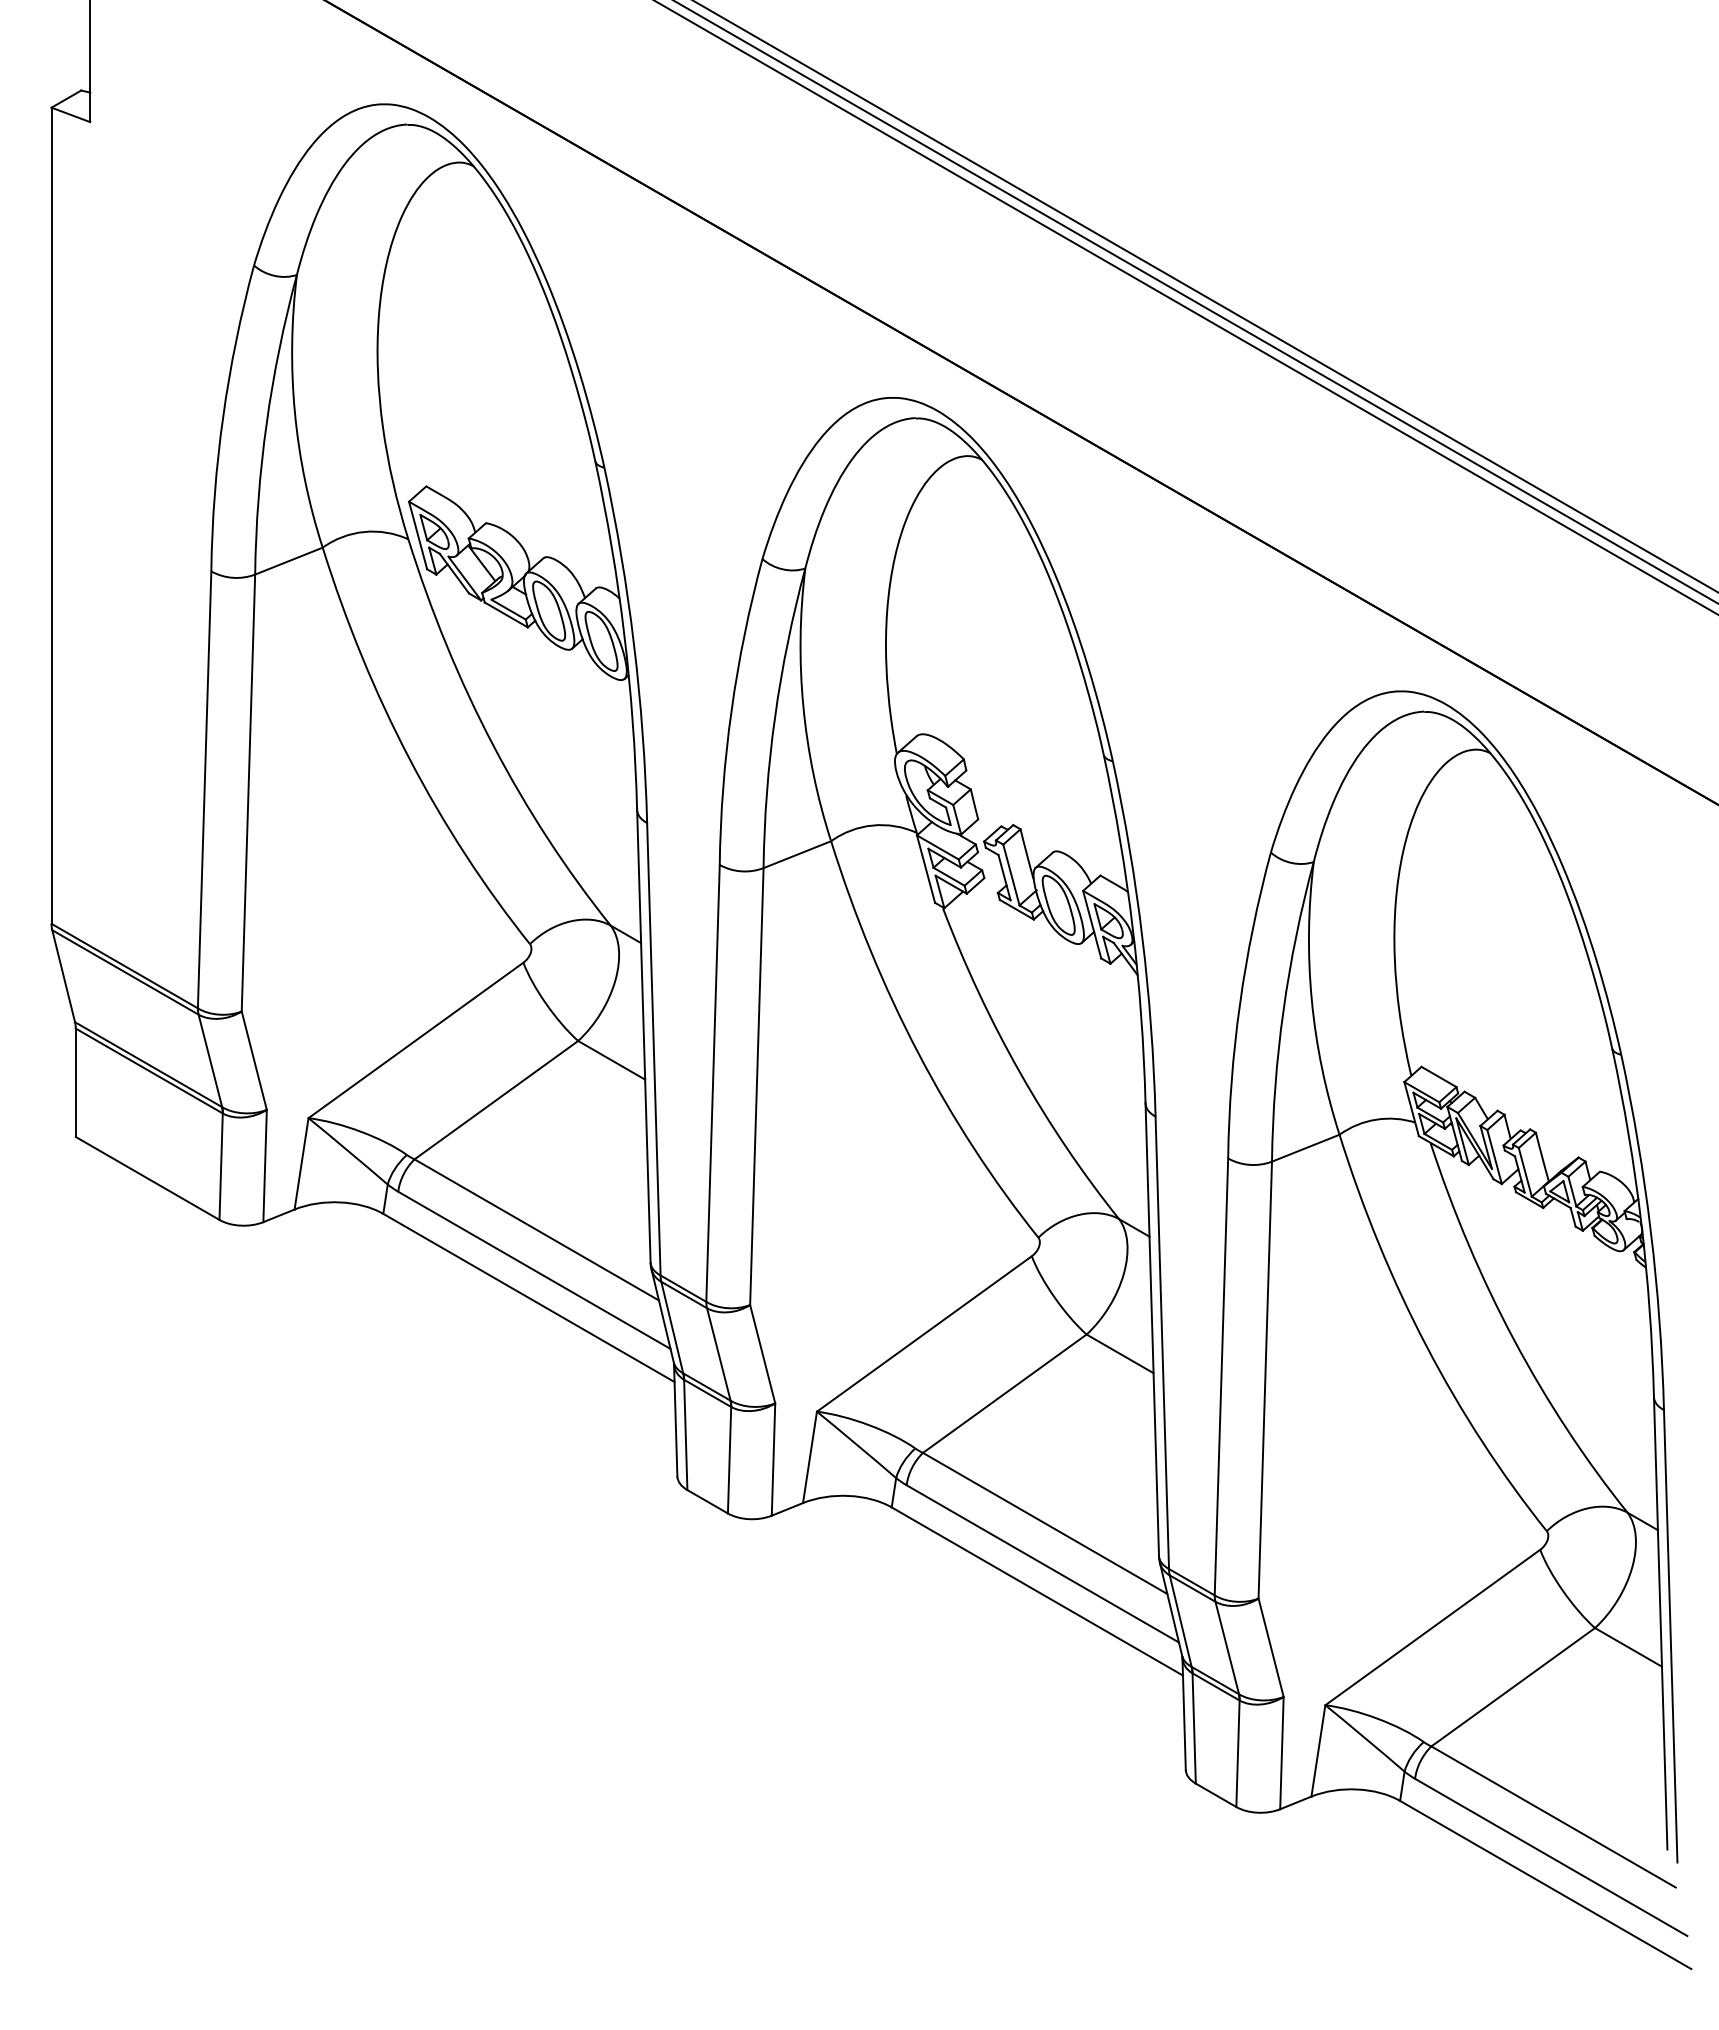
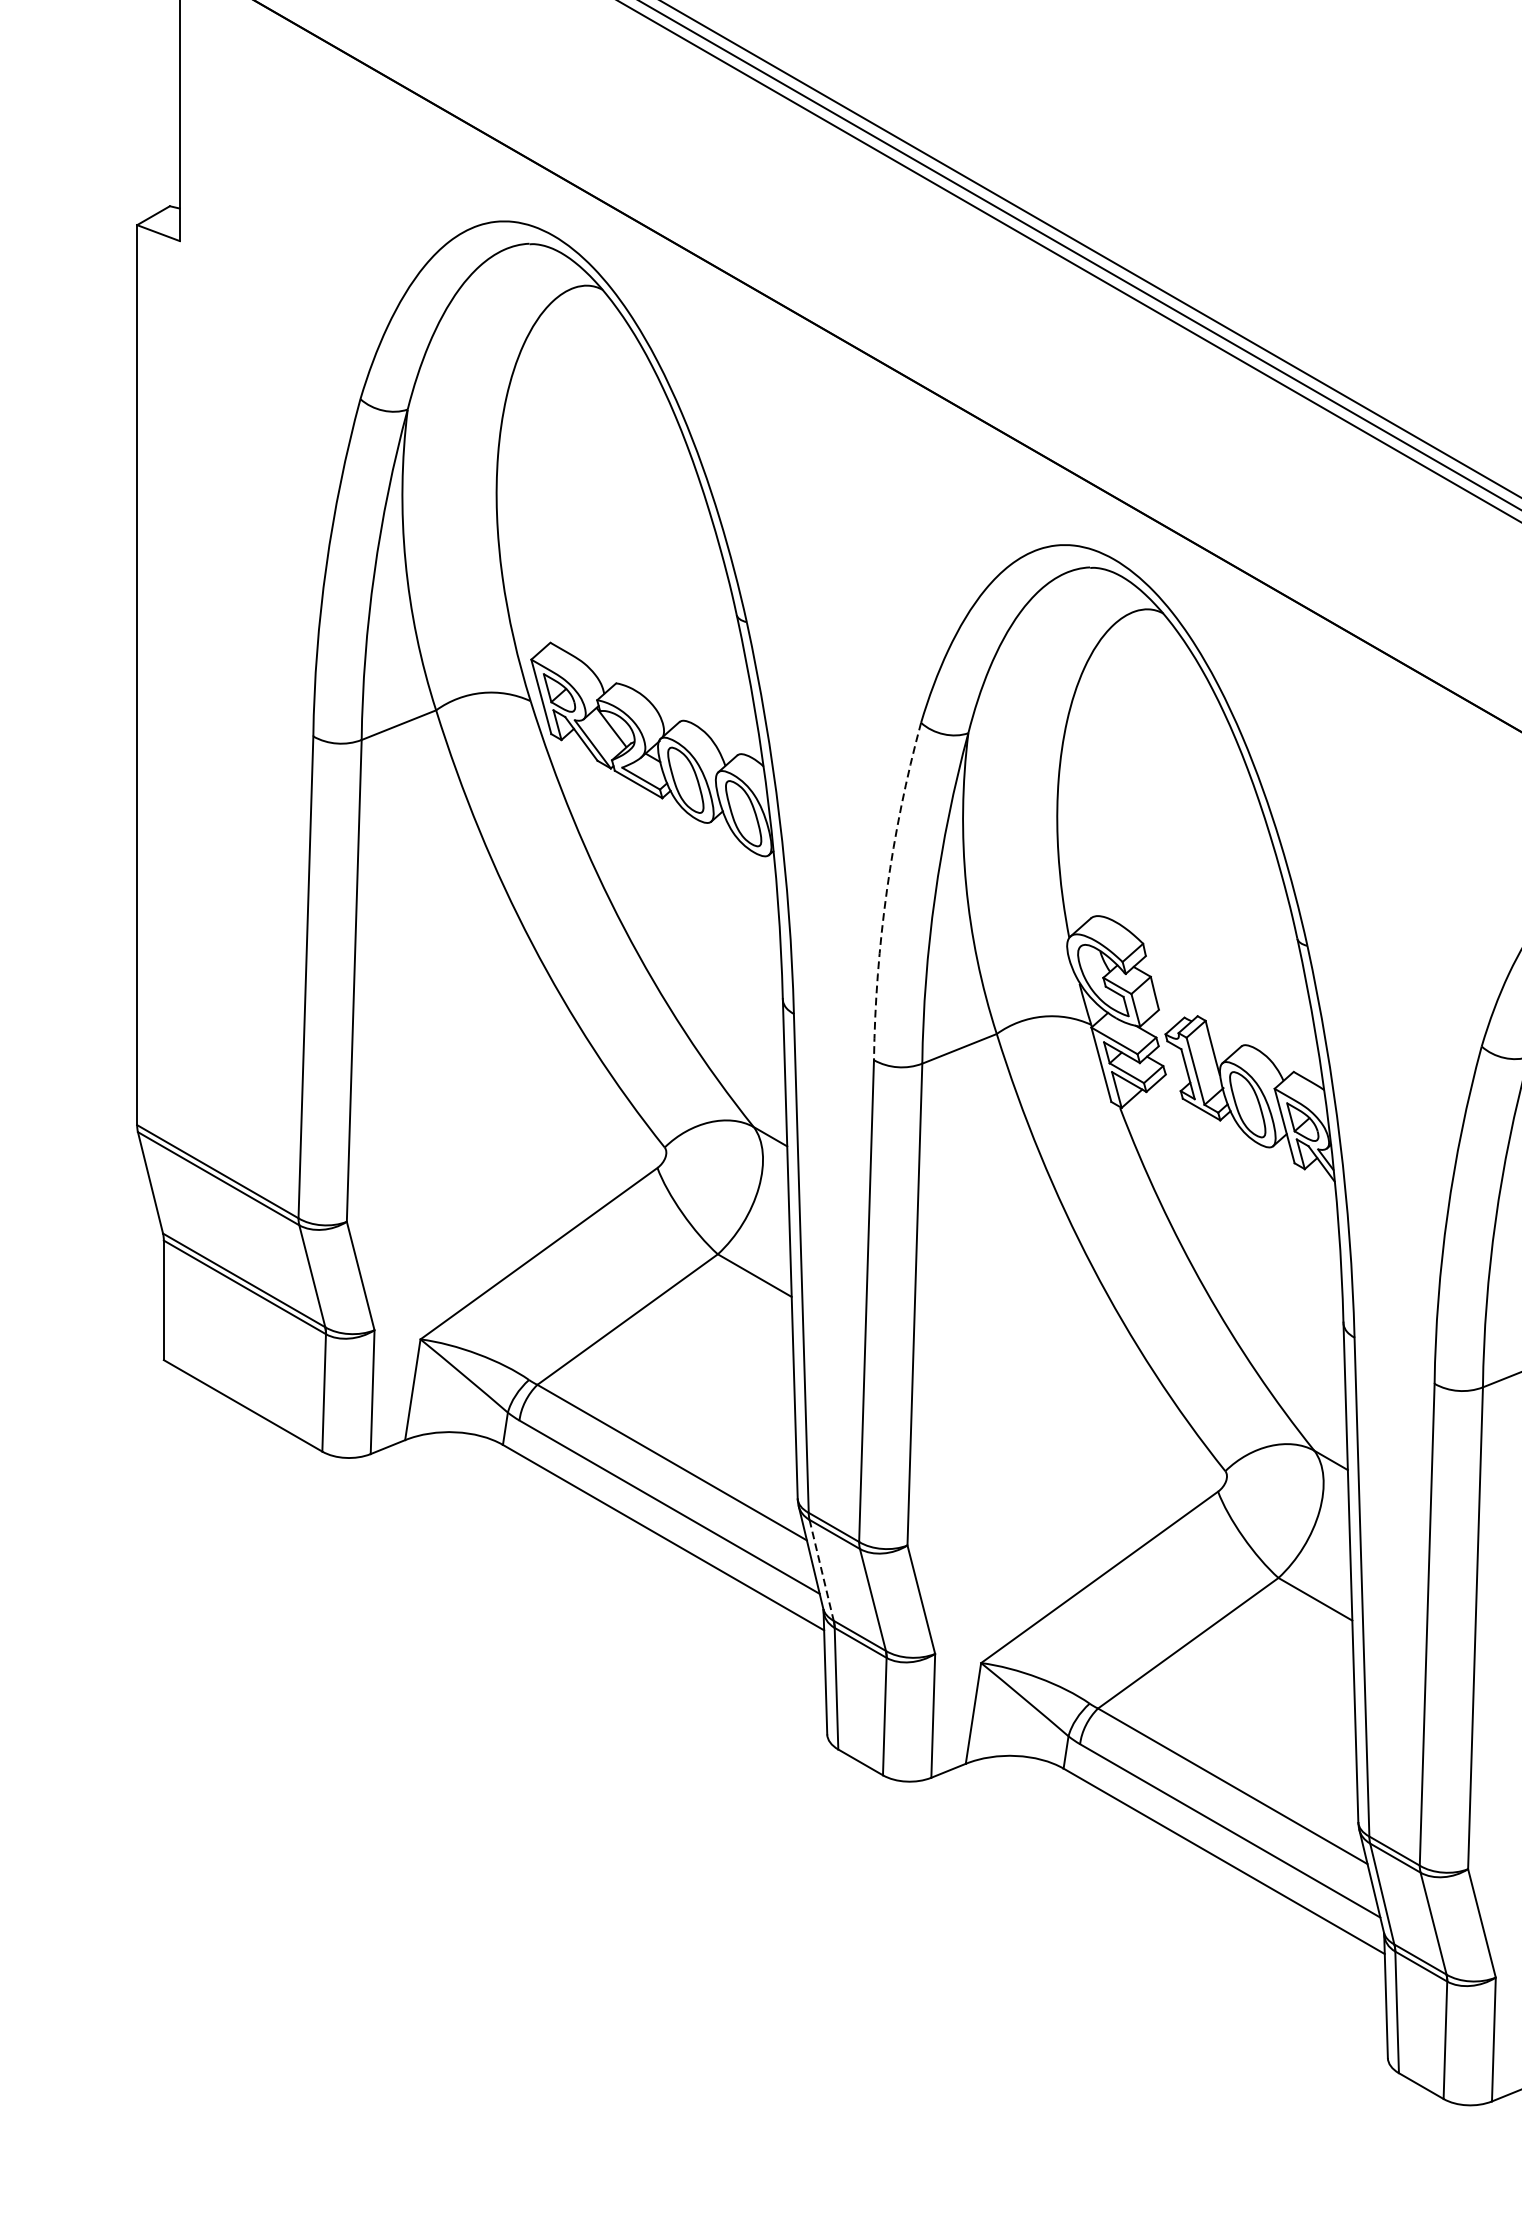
arc: (731, 710) -> (886, 889), solid -> dashed
line: (672, 1328) -> (821, 1571), solid -> dashed

